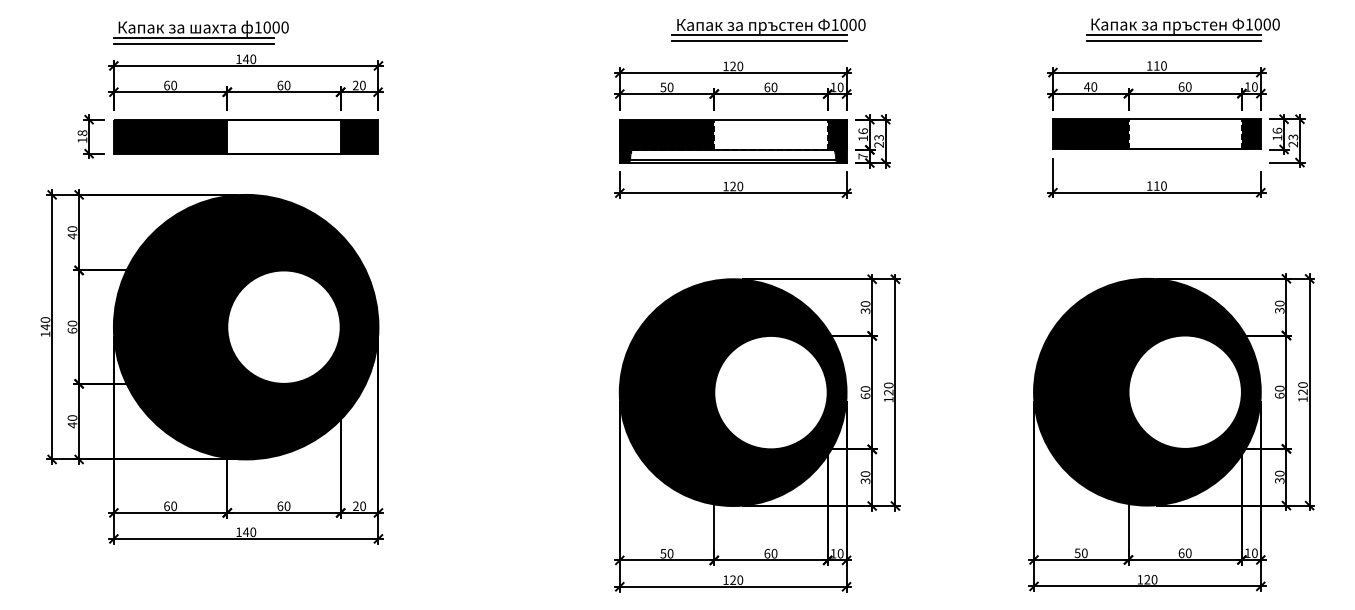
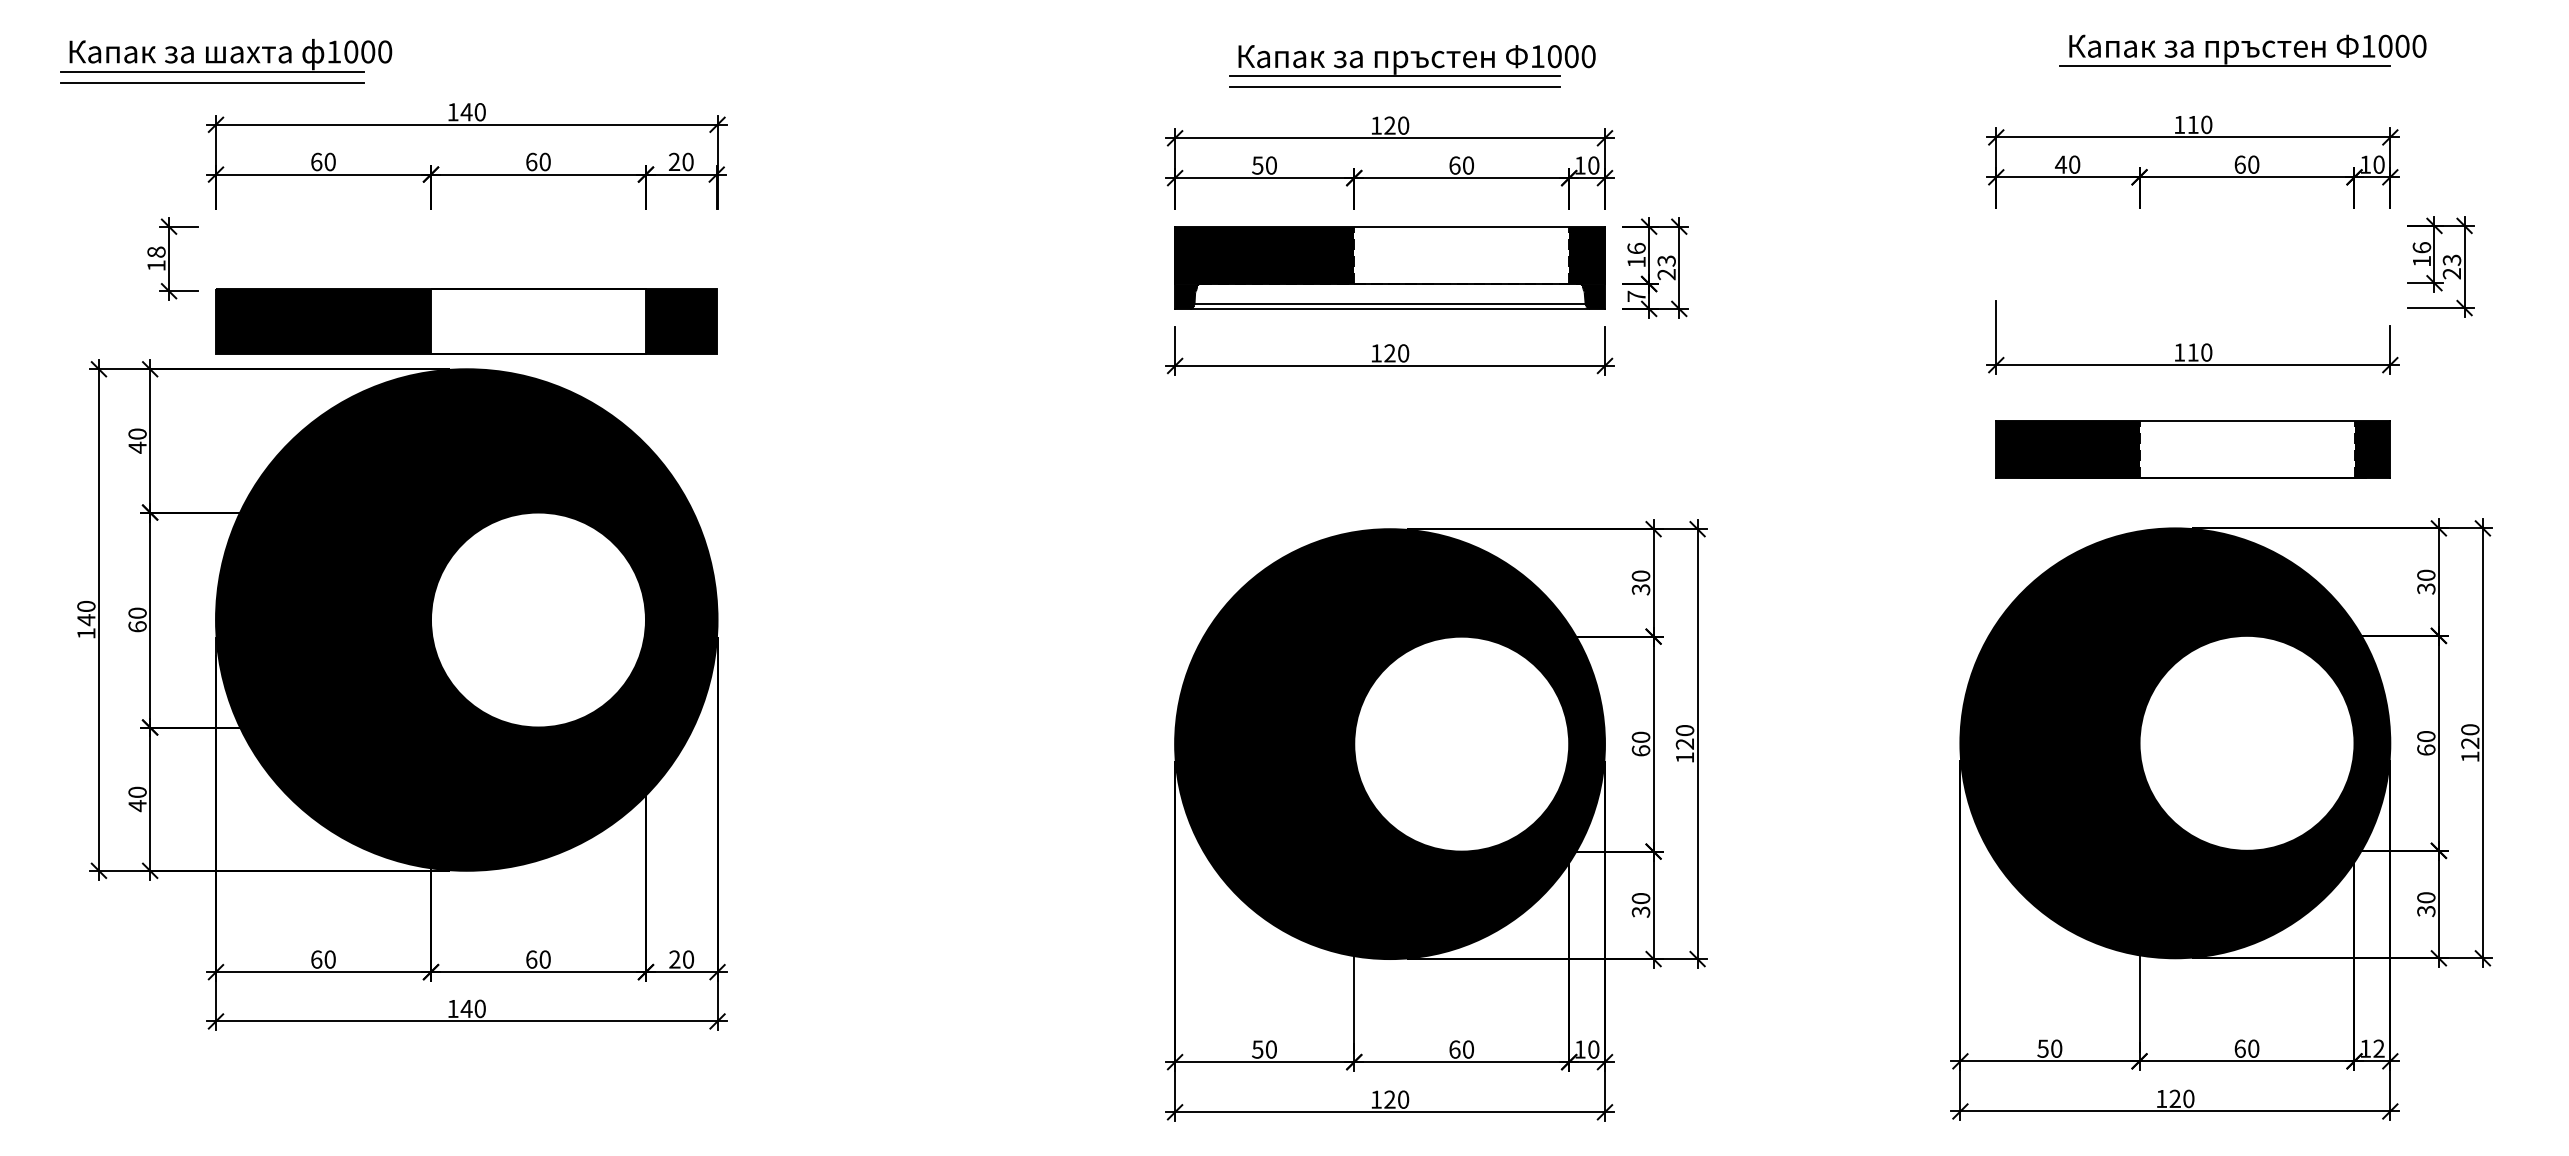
part: (768, 30) -> (1411, 67), moved
part: (200, 32) -> (224, 61), moved
line: (1173, 40) -> (2224, 76), removed
part: (1156, 133) -> (2192, 448), moved
part: (245, 136) -> (465, 321), moved
text: (1254, 553) -> (2378, 1049), 10 -> 12

